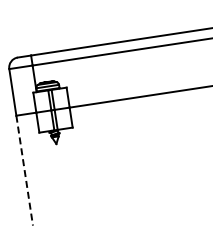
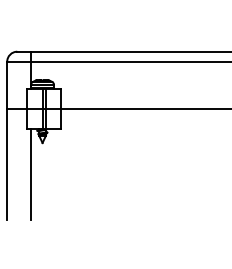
line: (24, 170) -> (7, 164), dashed -> solid
line: (49, 176) -> (30, 174), added

